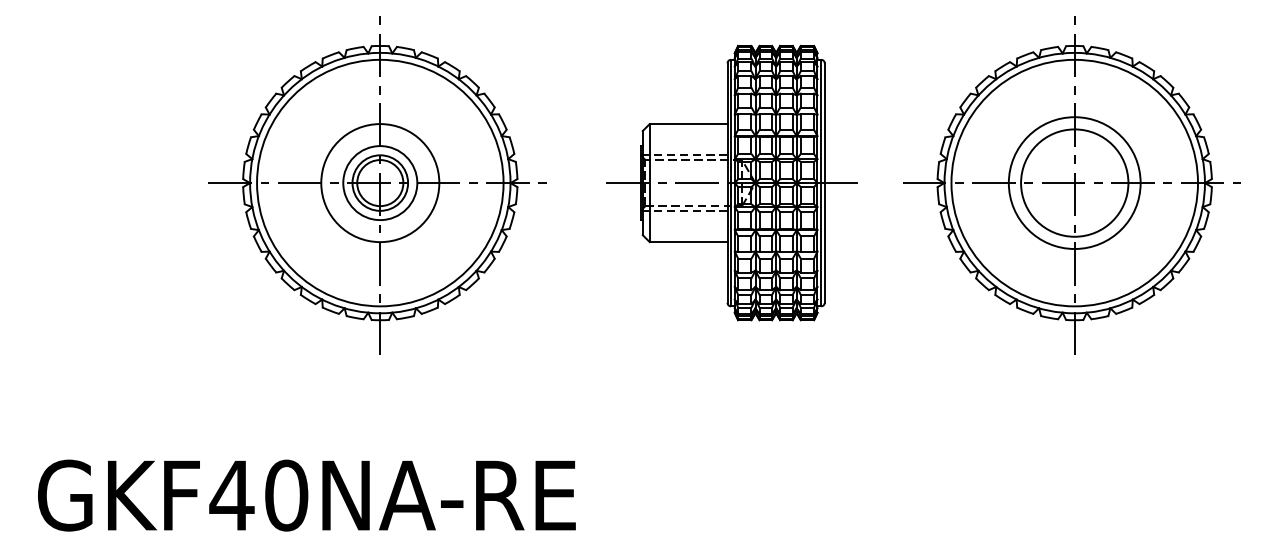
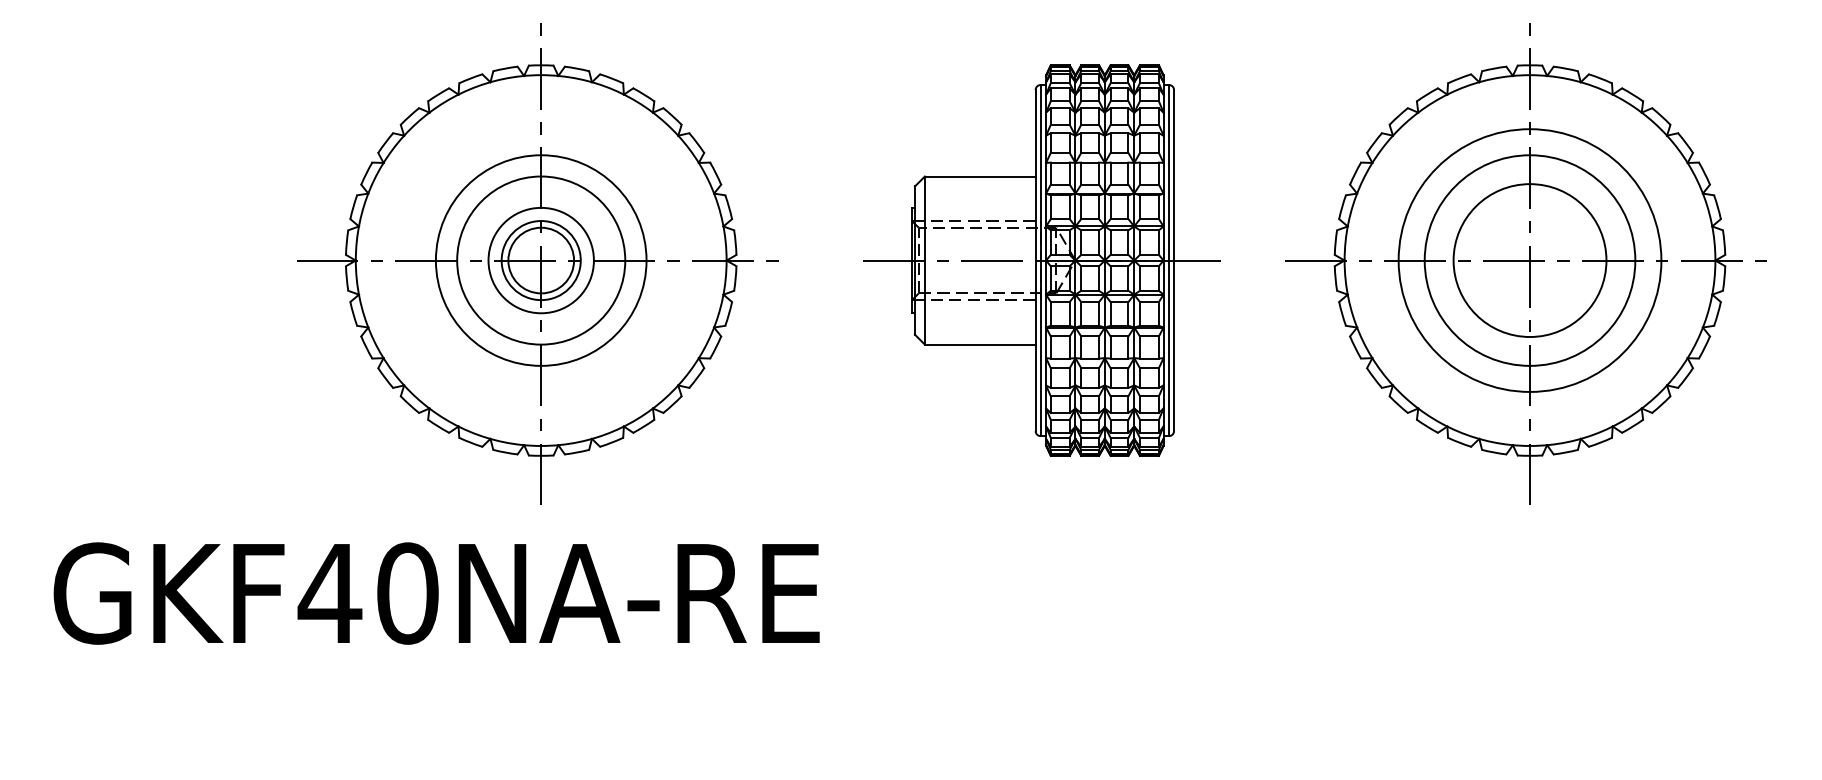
circle: (379, 183) -> (540, 260), size x0.6
circle: (1074, 183) -> (1529, 260), size x0.6
circle: (1074, 183) -> (1529, 260), size x1.4
text: (306, 495) -> (436, 593), moved

